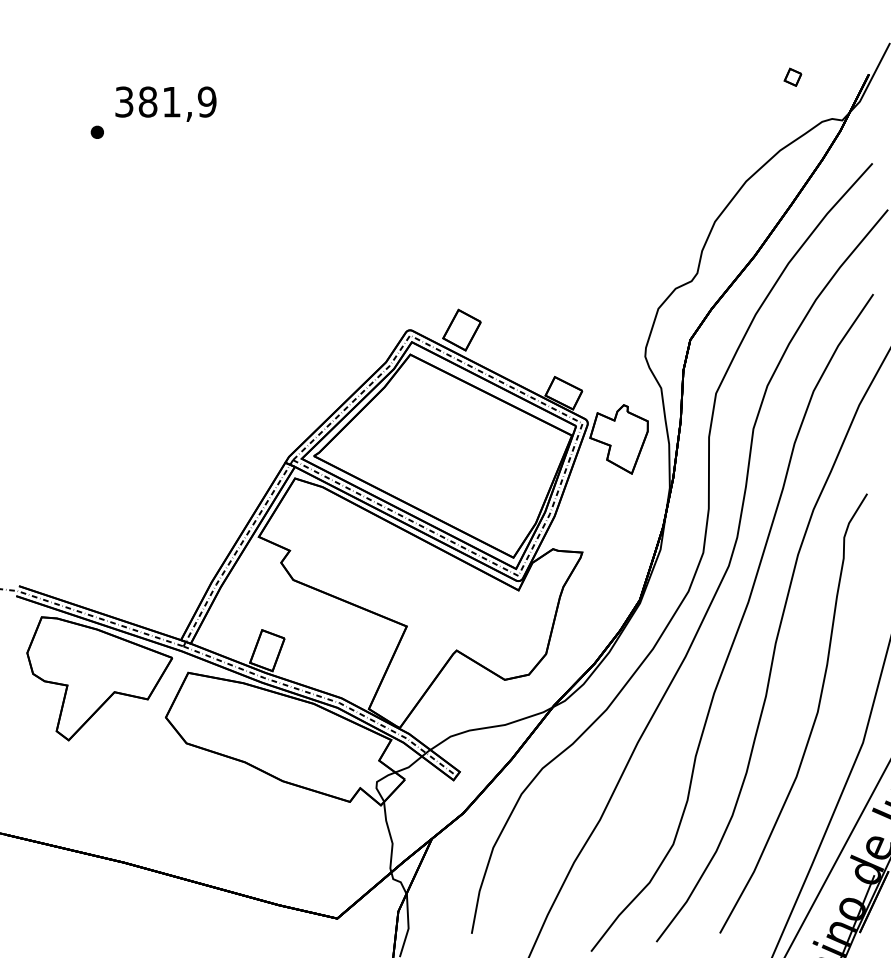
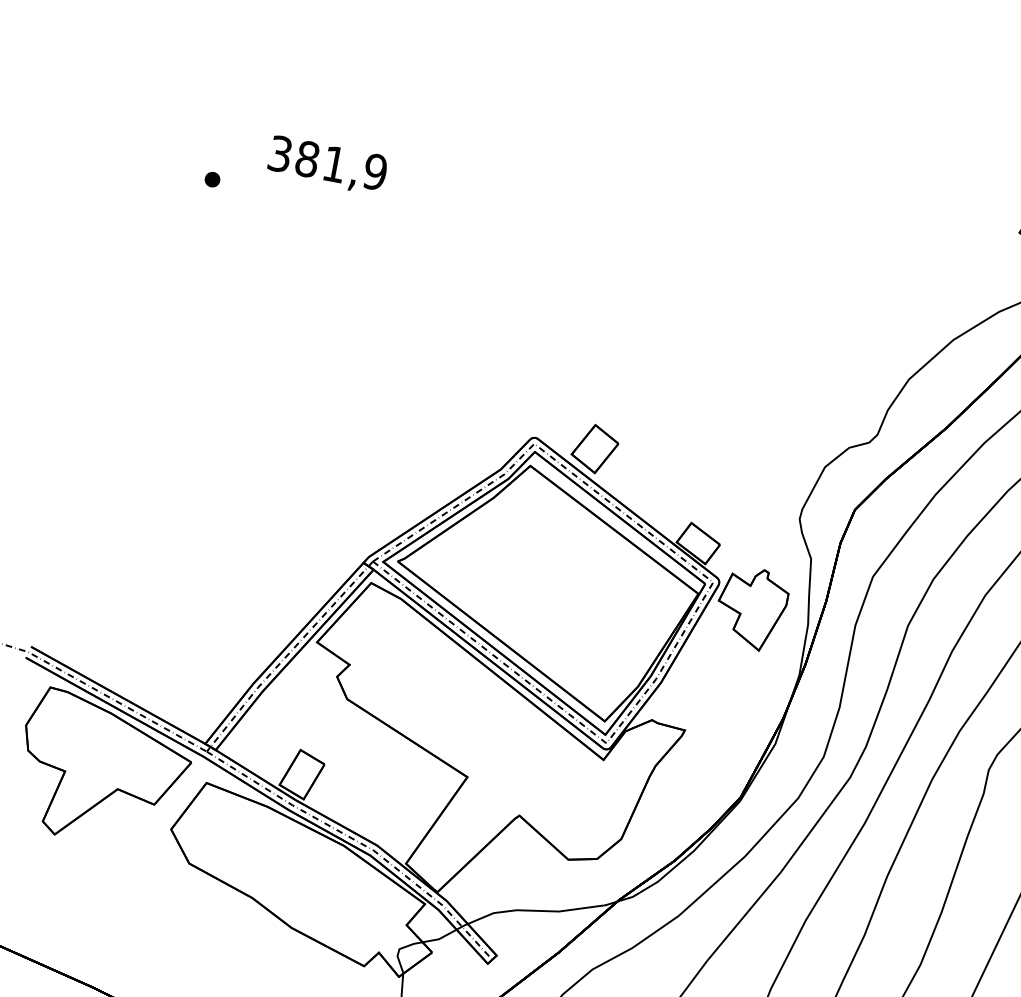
text: (165, 103) -> (327, 164), moved
part: (96, 131) -> (211, 178), moved

